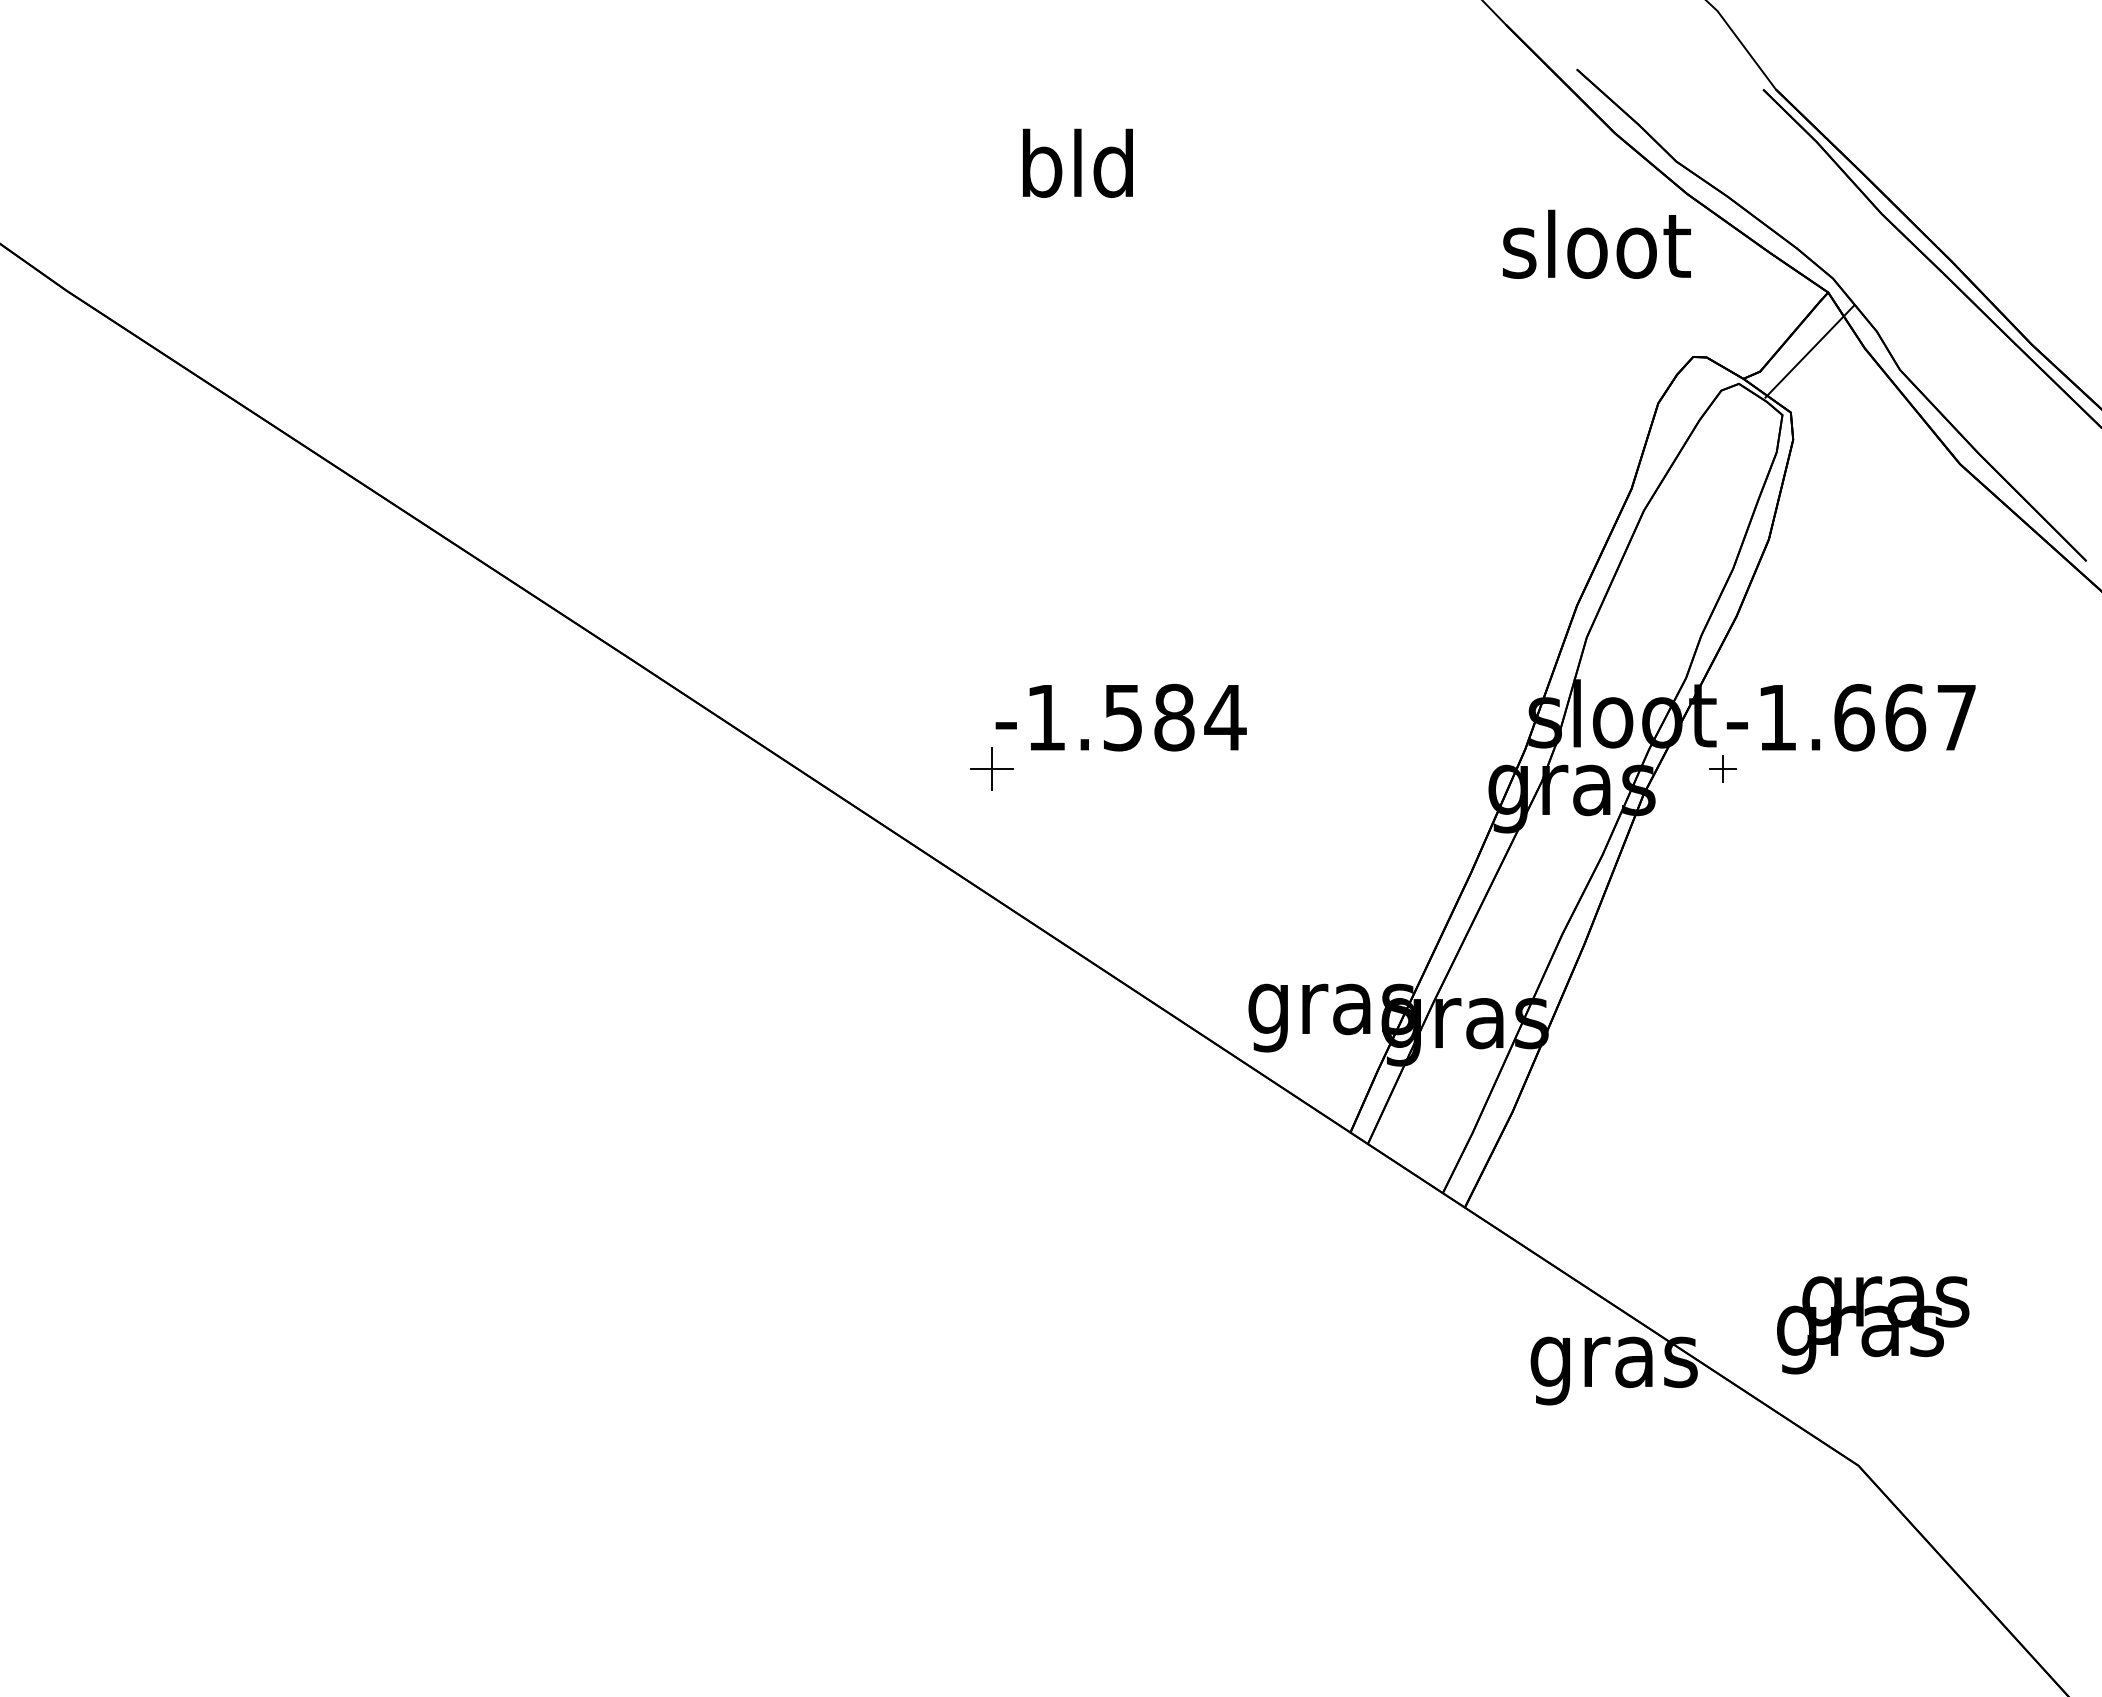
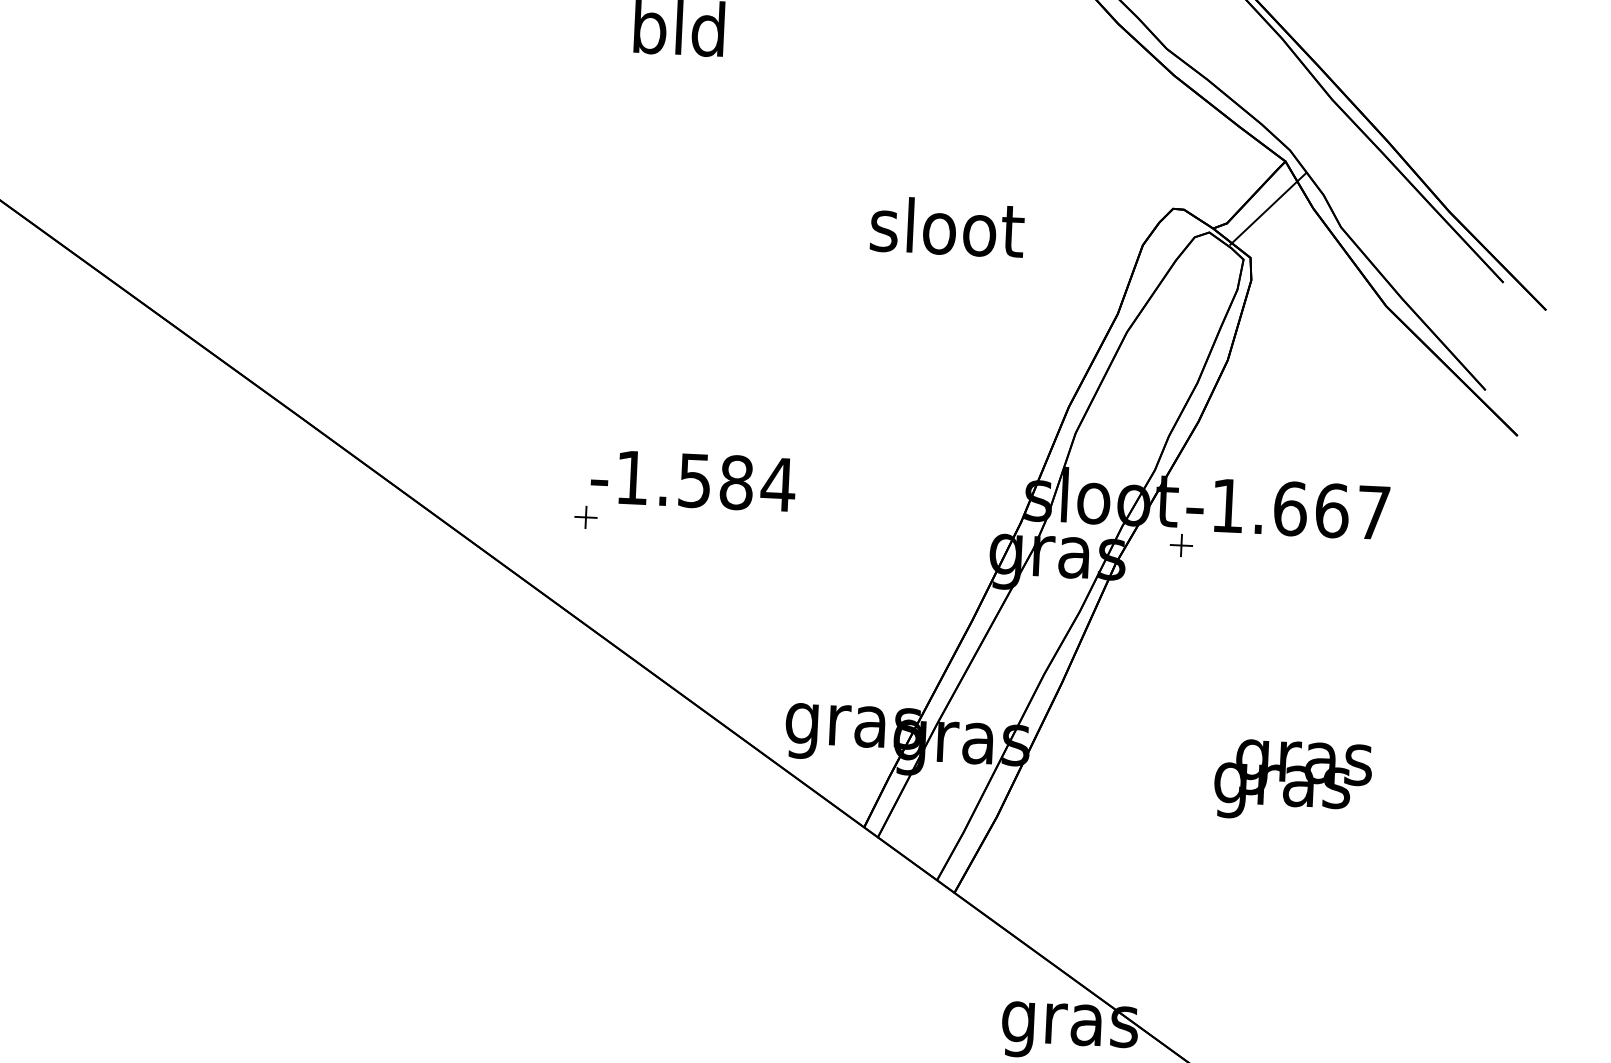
text: (1596, 243) -> (947, 226), moved
part: (991, 768) -> (585, 517), size x0.62
text: (1873, 1325) -> (1293, 781), moved

